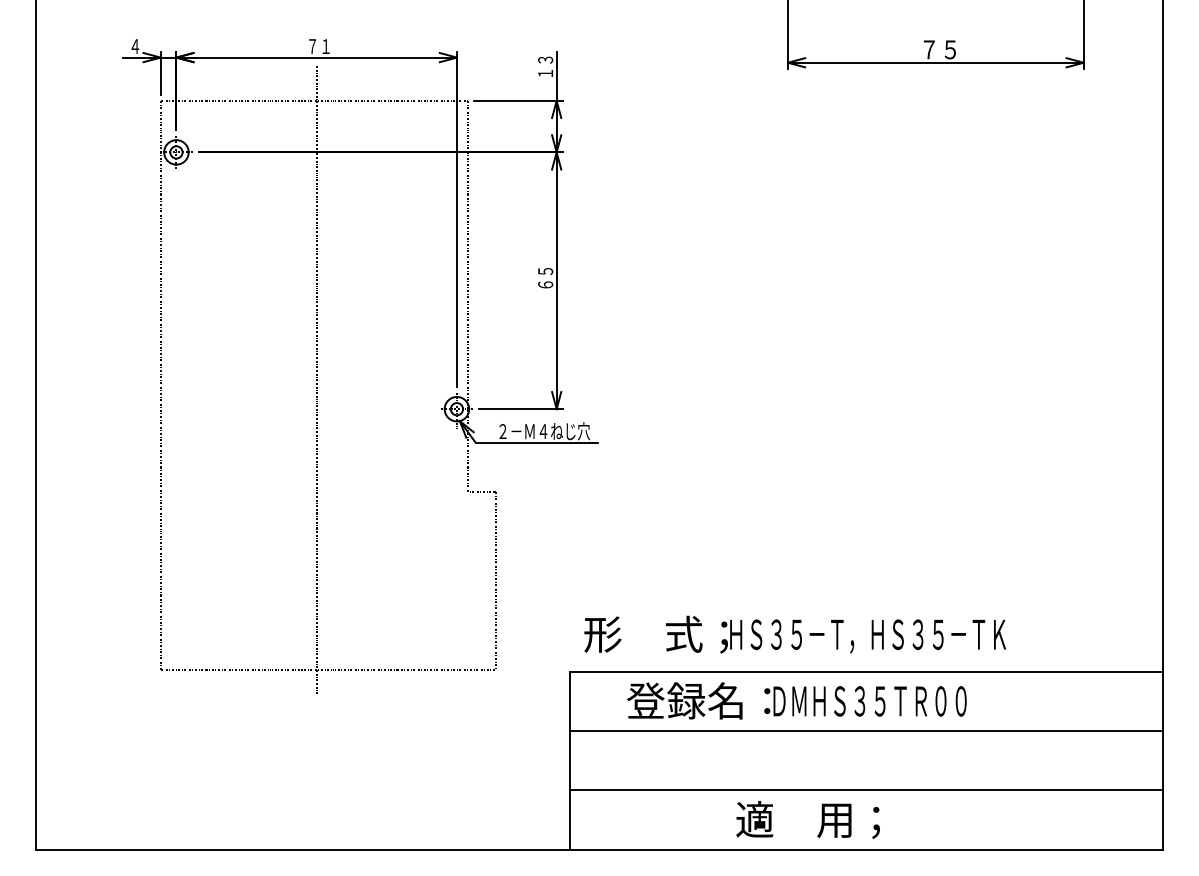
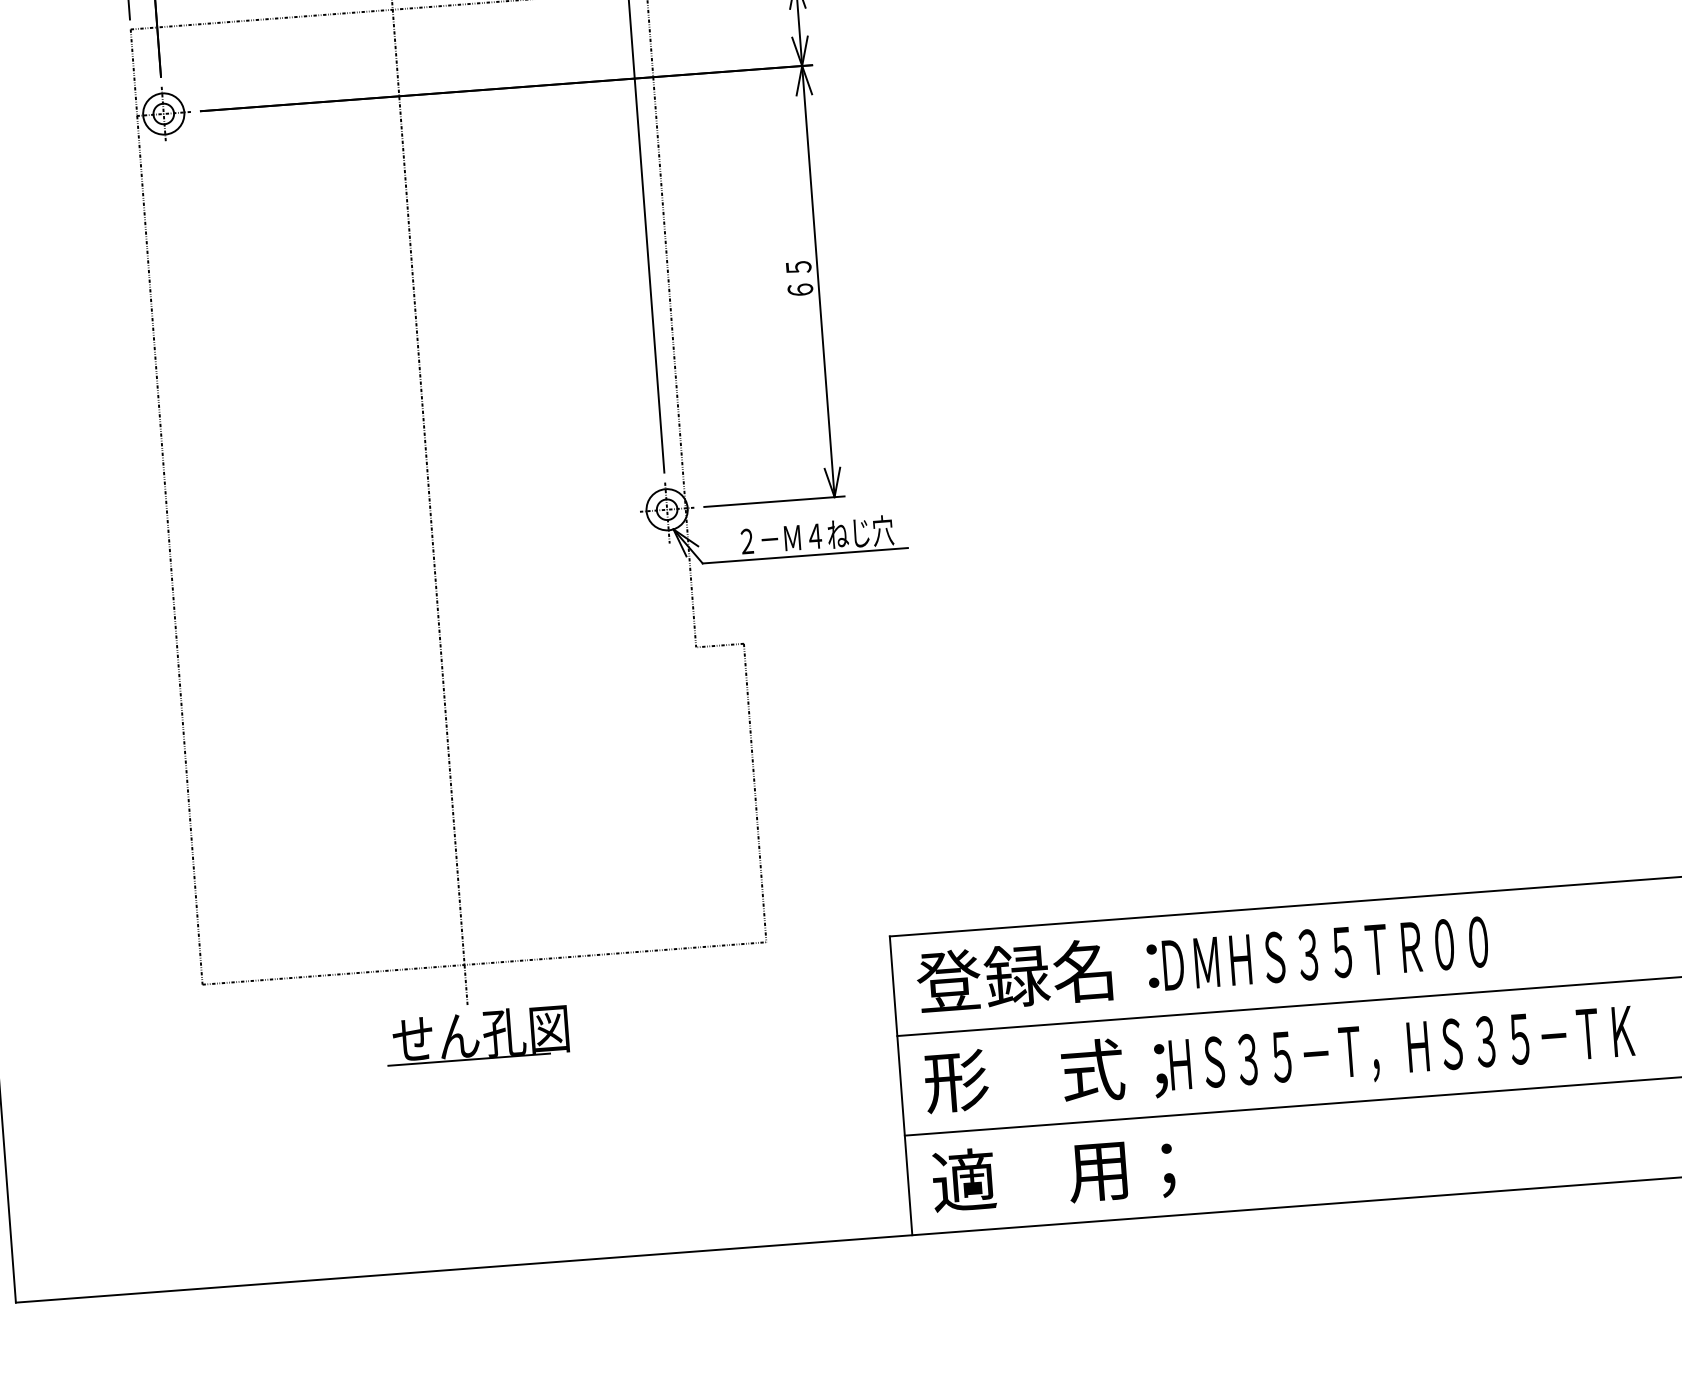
text: (795, 634) -> (1279, 1056), moved
text: (796, 700) -> (1201, 961), moved
part: (320, 711) -> (476, 1034), added
text: (807, 819) -> (1052, 1173), moved

